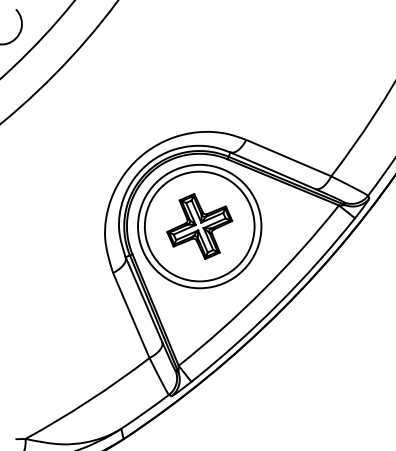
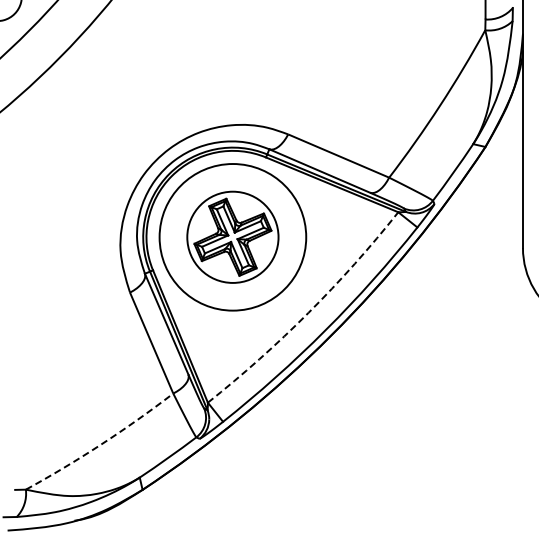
circle: (199, 226) -> (232, 237), size x0.7
arc: (263, 289) -> (308, 312), solid -> dashed
arc: (89, 400) -> (101, 444), solid -> dashed

